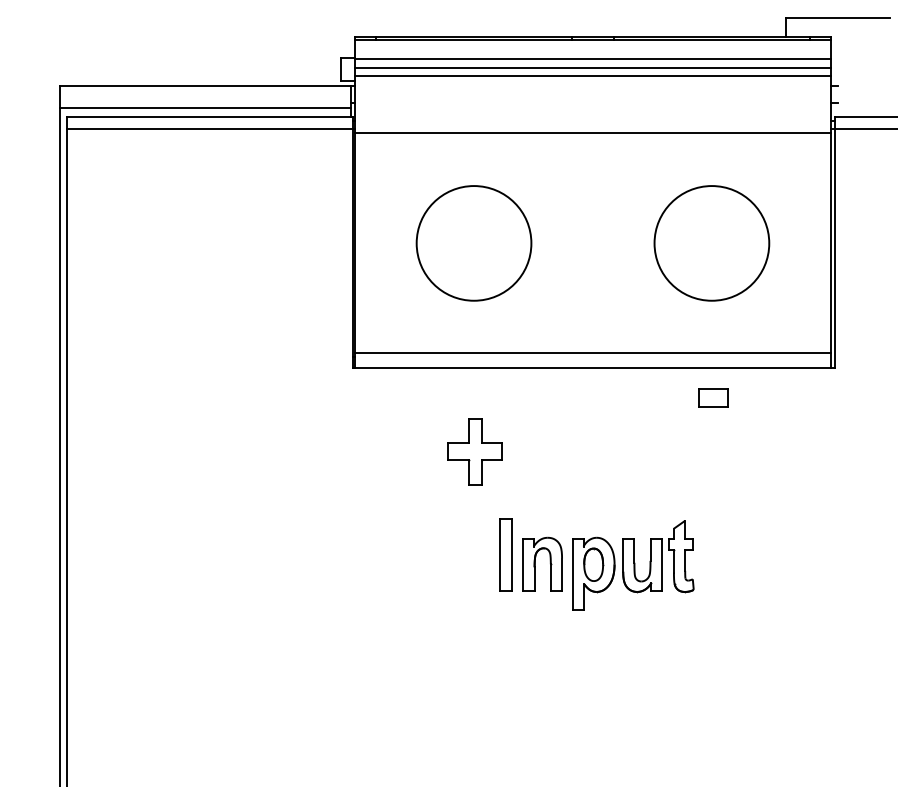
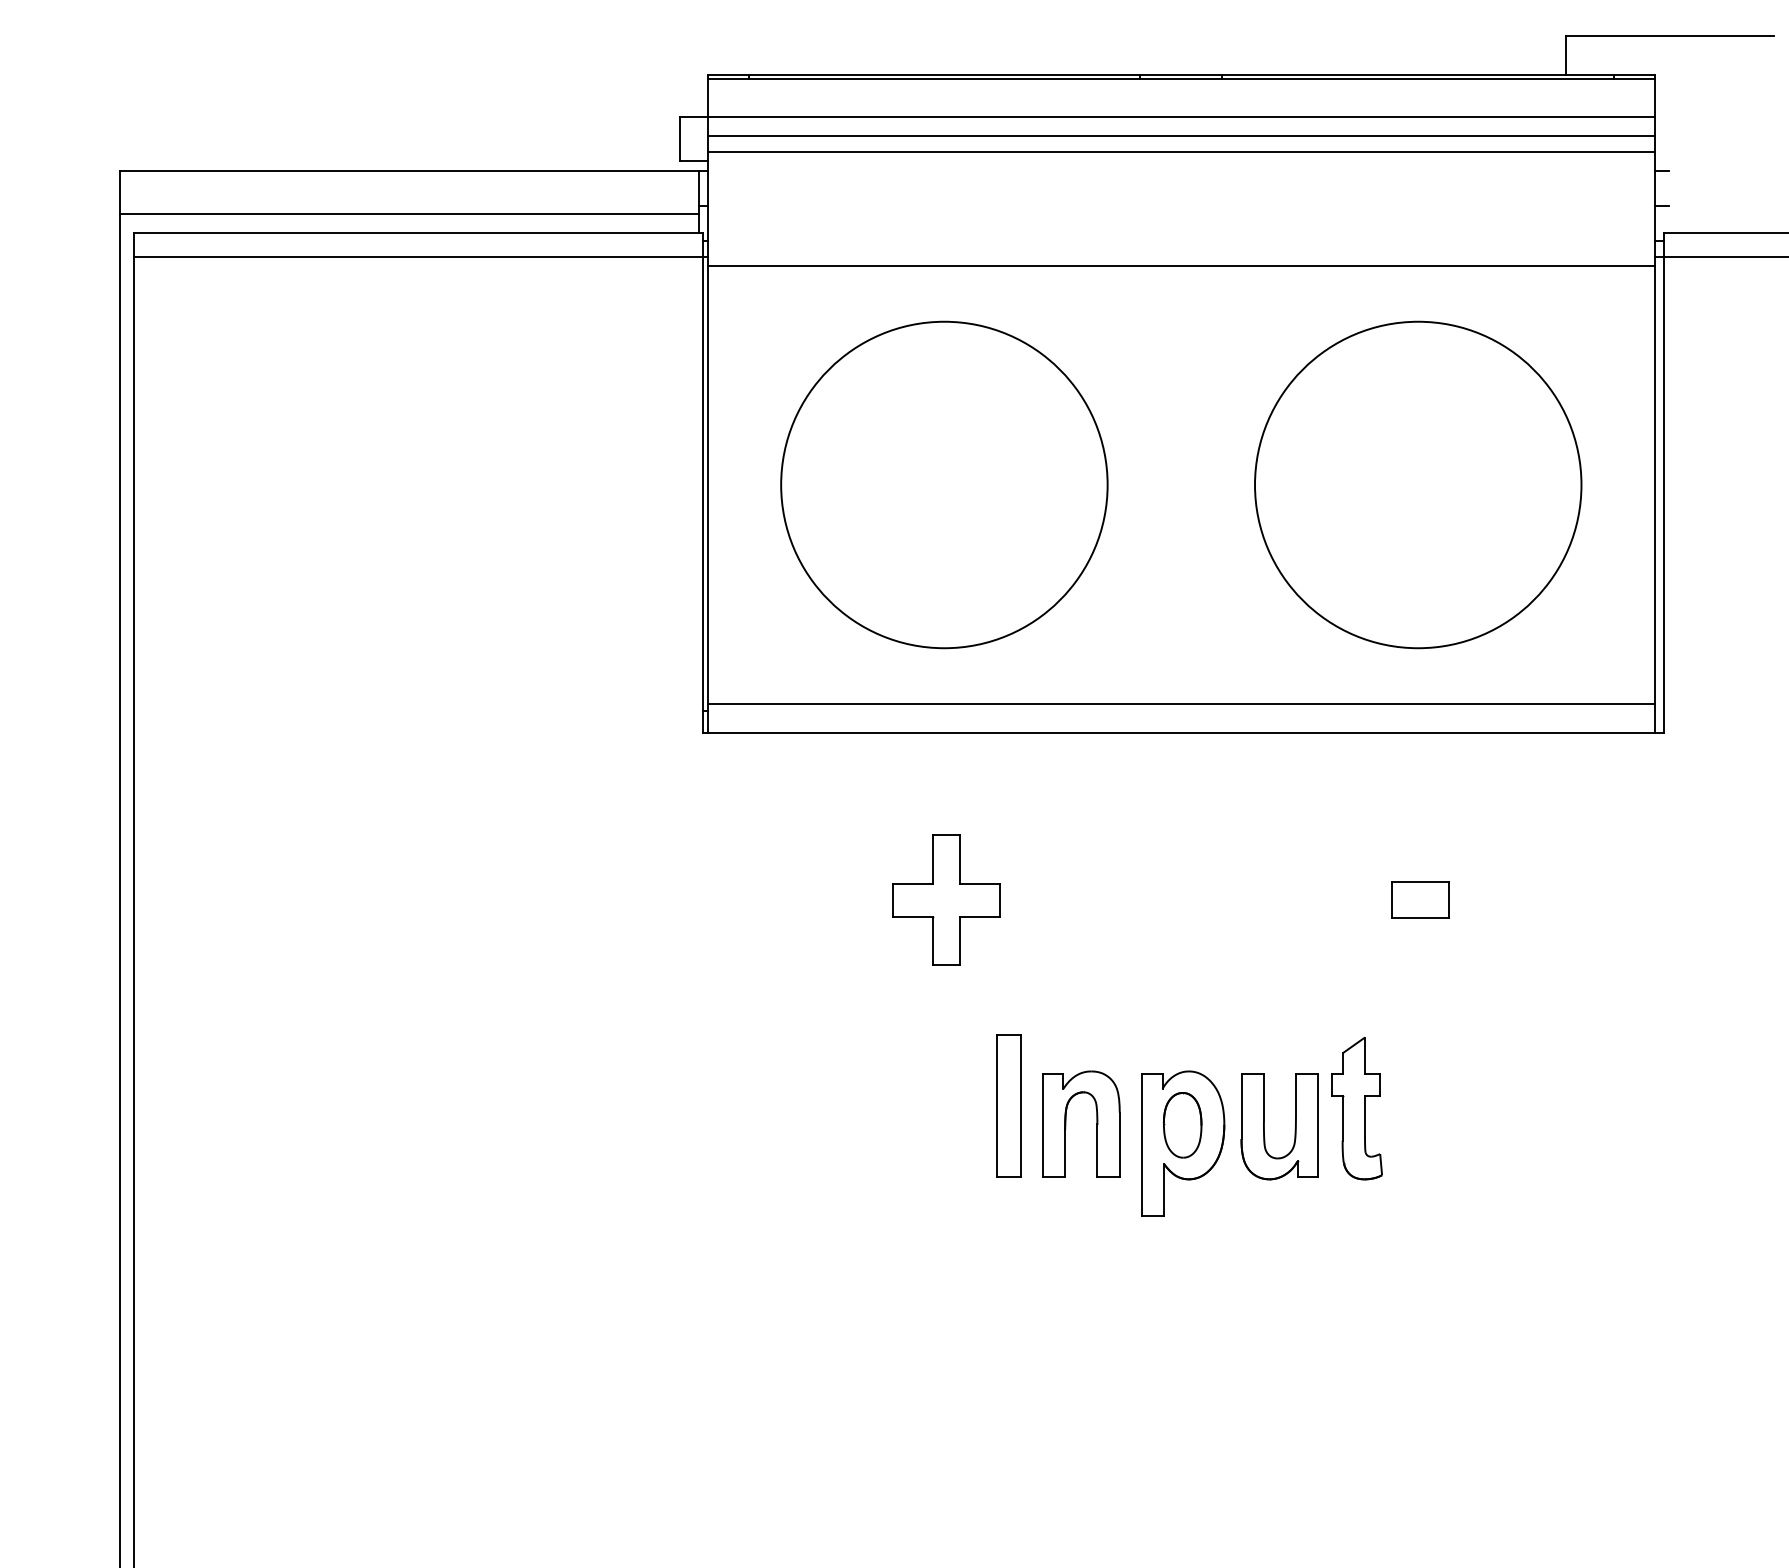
circle: (473, 243) -> (943, 485), size x1.43
circle: (711, 243) -> (1417, 485), size x1.43
part: (713, 397) -> (1421, 899), moved

